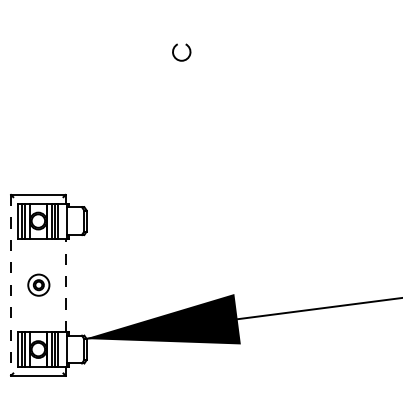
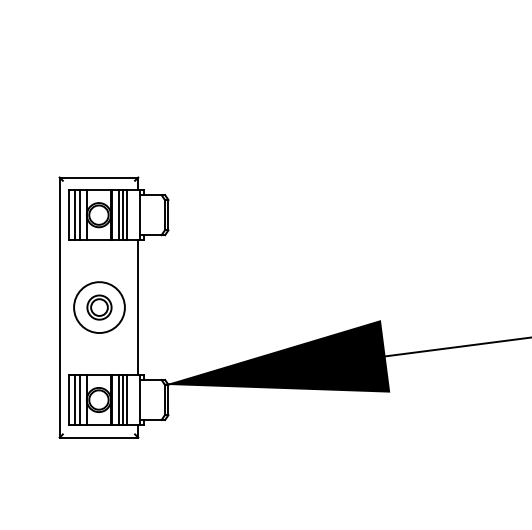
part: (38, 284) -> (99, 306), size x1.67
line: (11, 285) -> (60, 307), dashed -> solid
line: (65, 285) -> (137, 307), dashed -> solid

